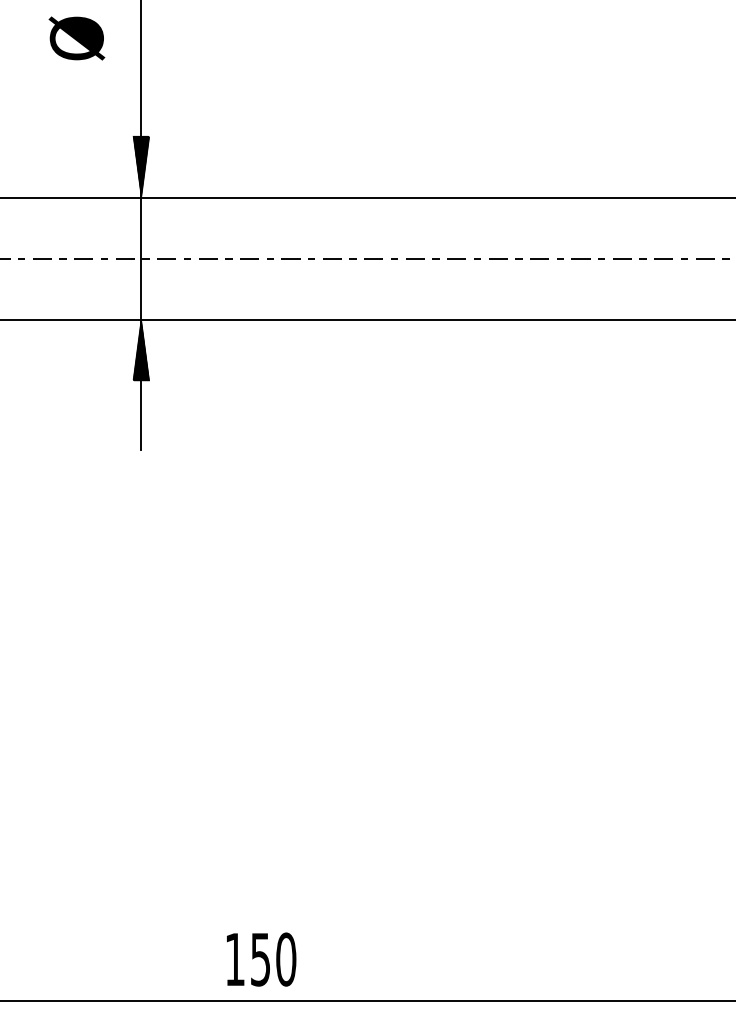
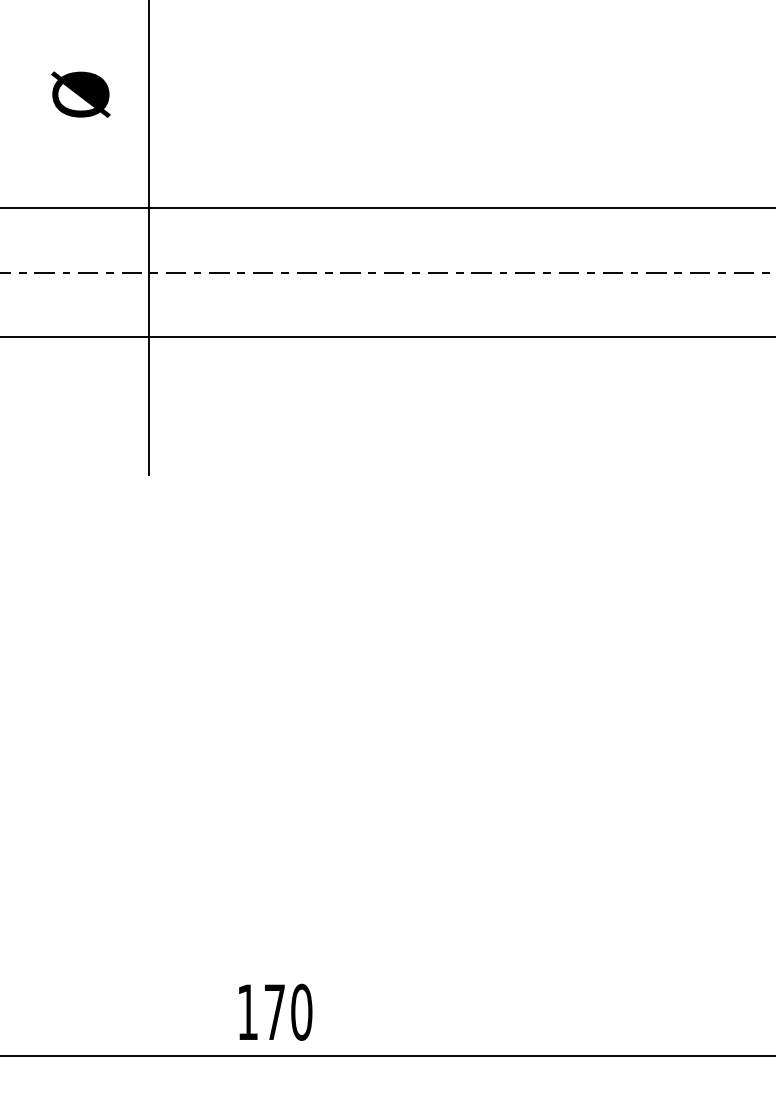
text: (76, 38) -> (80, 94), moved
hatch: (140, 167) -> (148, 176), removed
hatch: (140, 350) -> (148, 369), removed
text: (260, 959) -> (274, 1012), 150 -> 170

